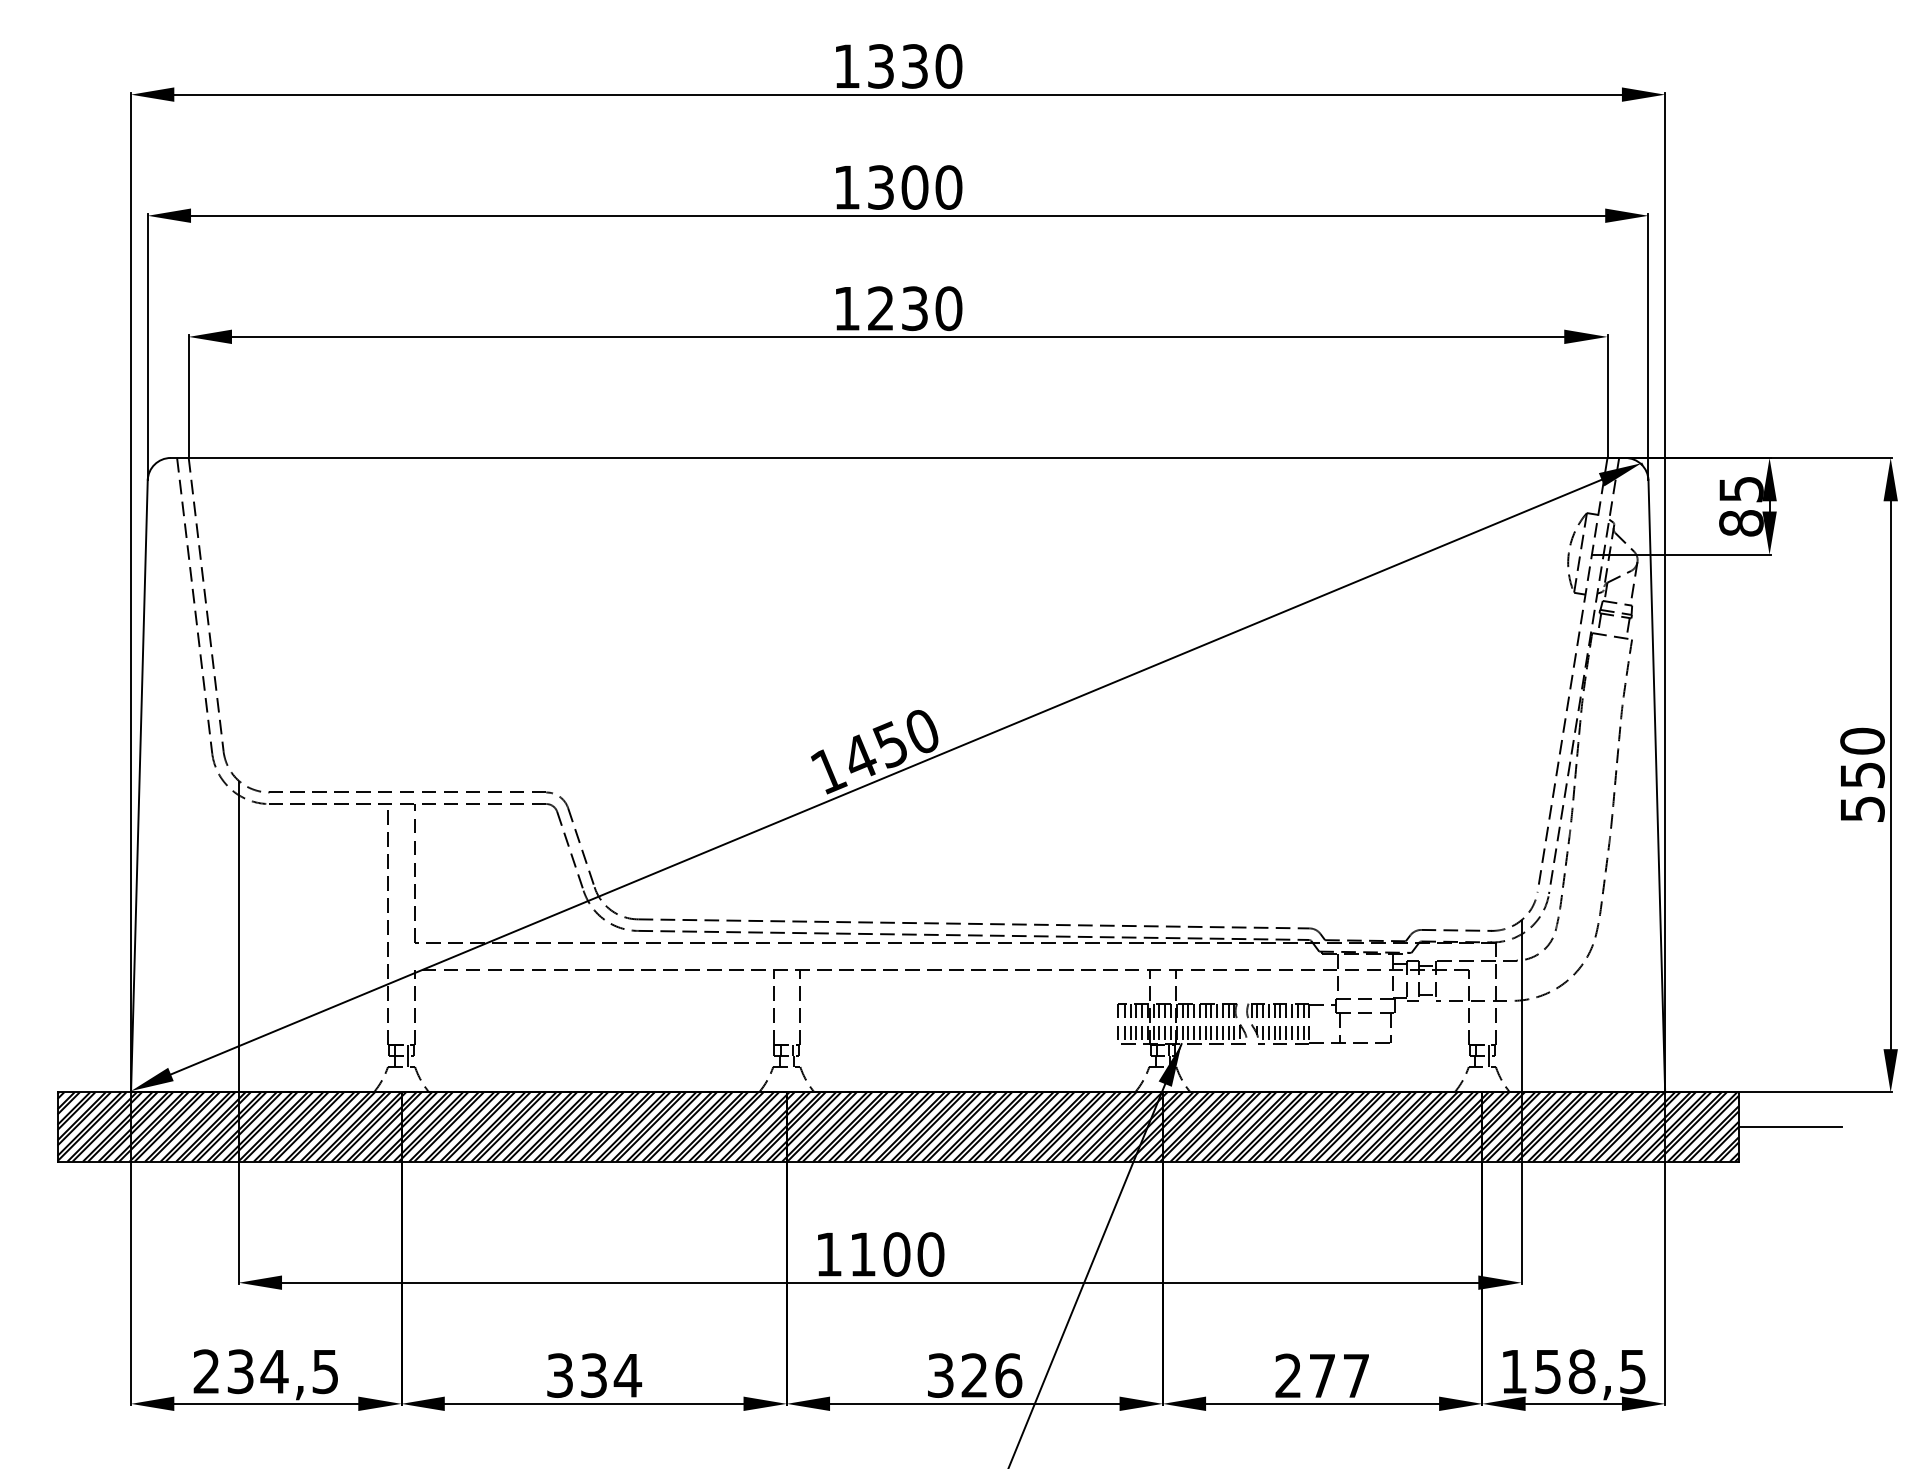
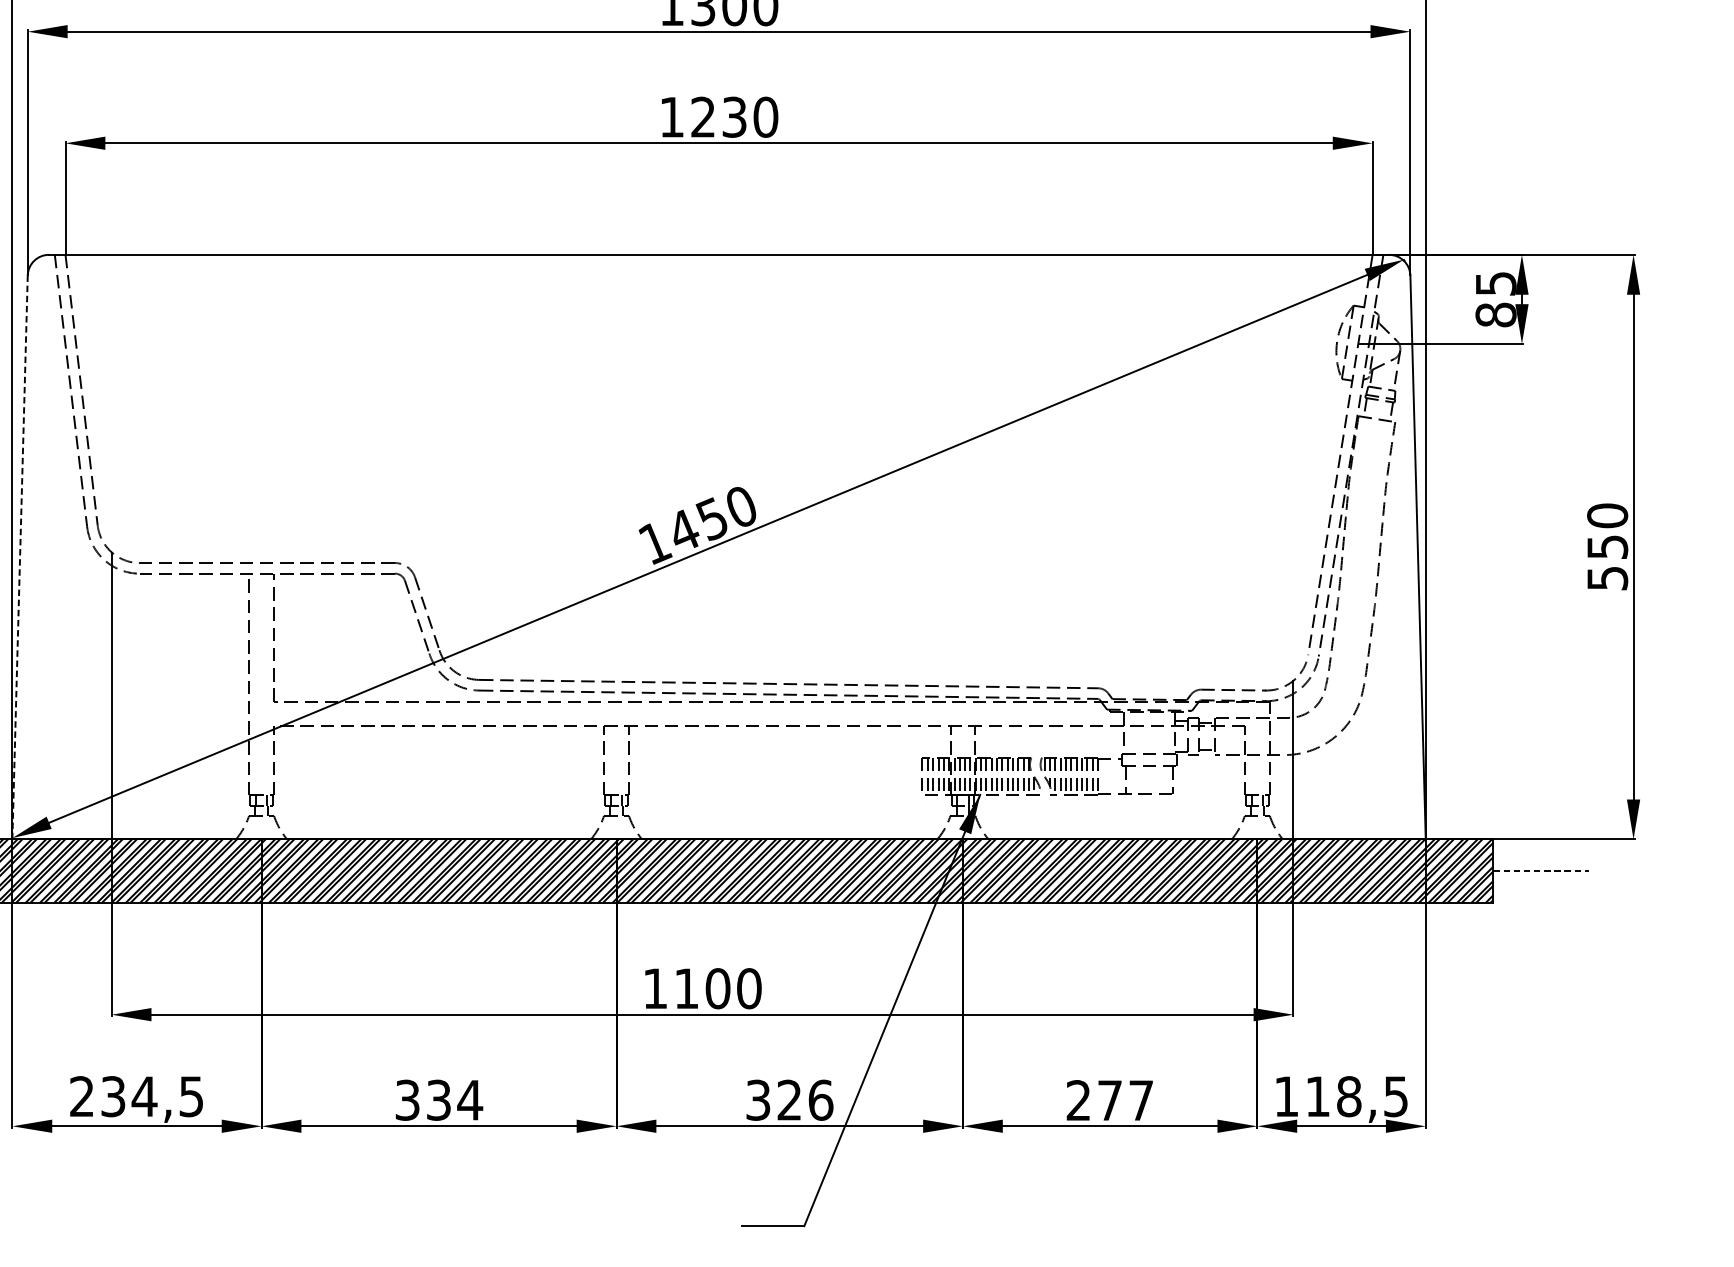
line: (139, 786) -> (20, 557), solid -> dashed
line: (1790, 1126) -> (1541, 870), solid -> dashed
text: (1547, 1372) -> (1317, 1097), 158,5 -> 118,5

